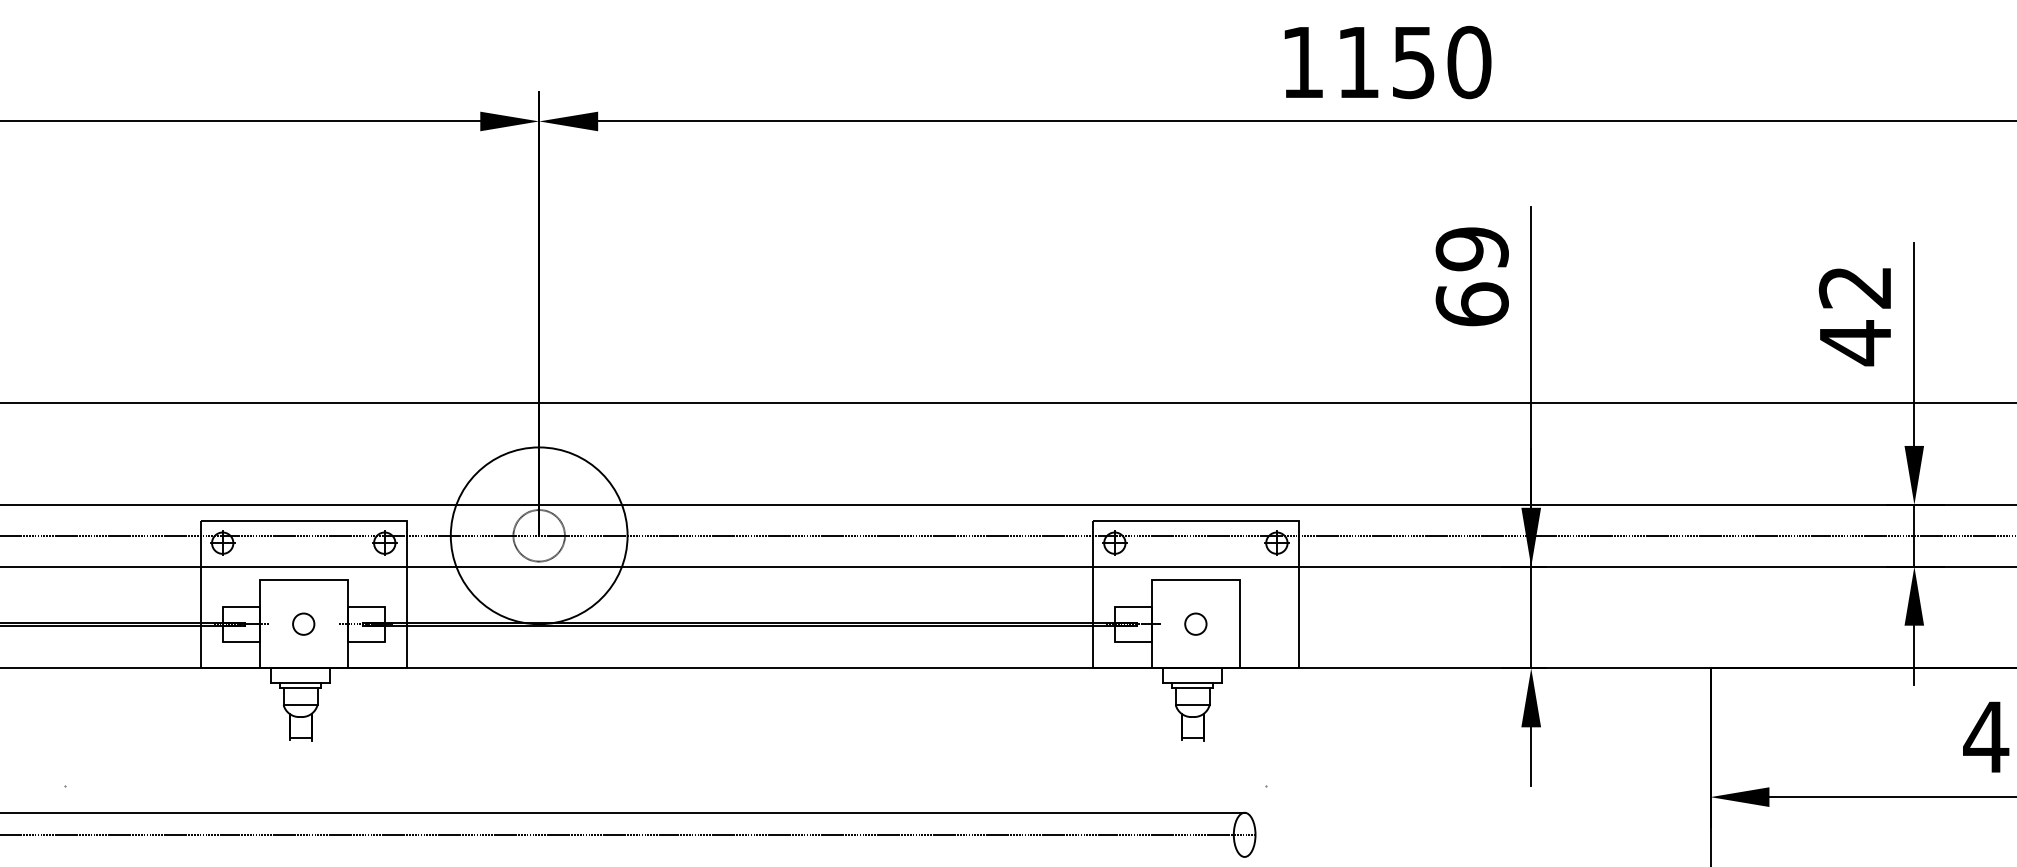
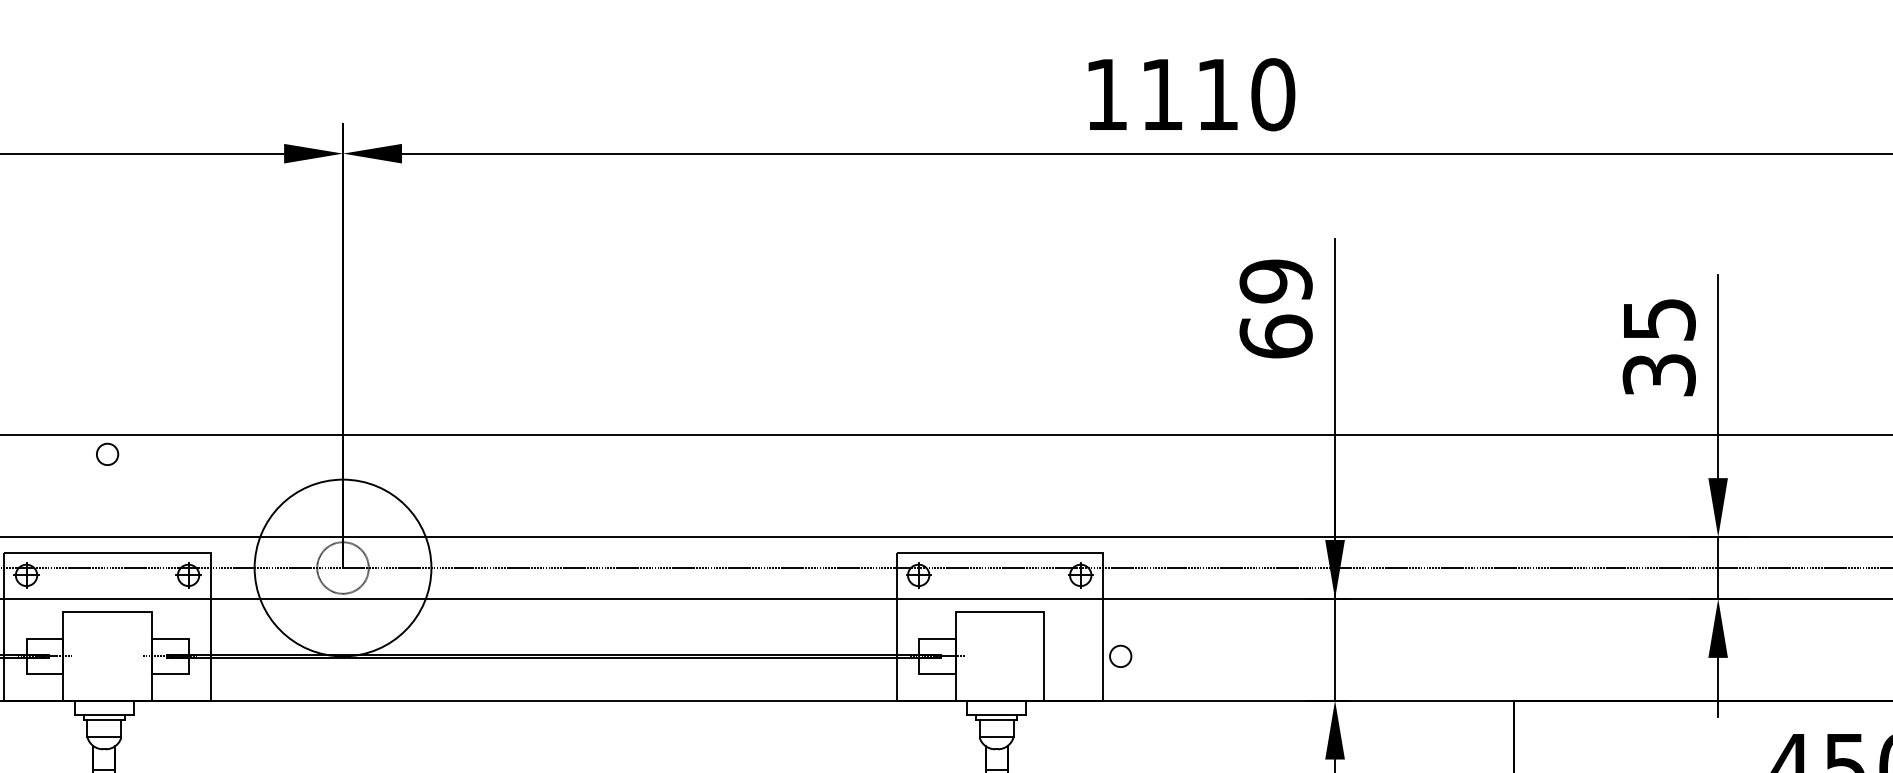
text: (1413, 63) -> (1217, 95), 1150 -> 1110
text: (1855, 316) -> (1659, 348), 42 -> 35
circle: (303, 623) -> (107, 453), moved
circle: (1195, 623) -> (1120, 655), moved

